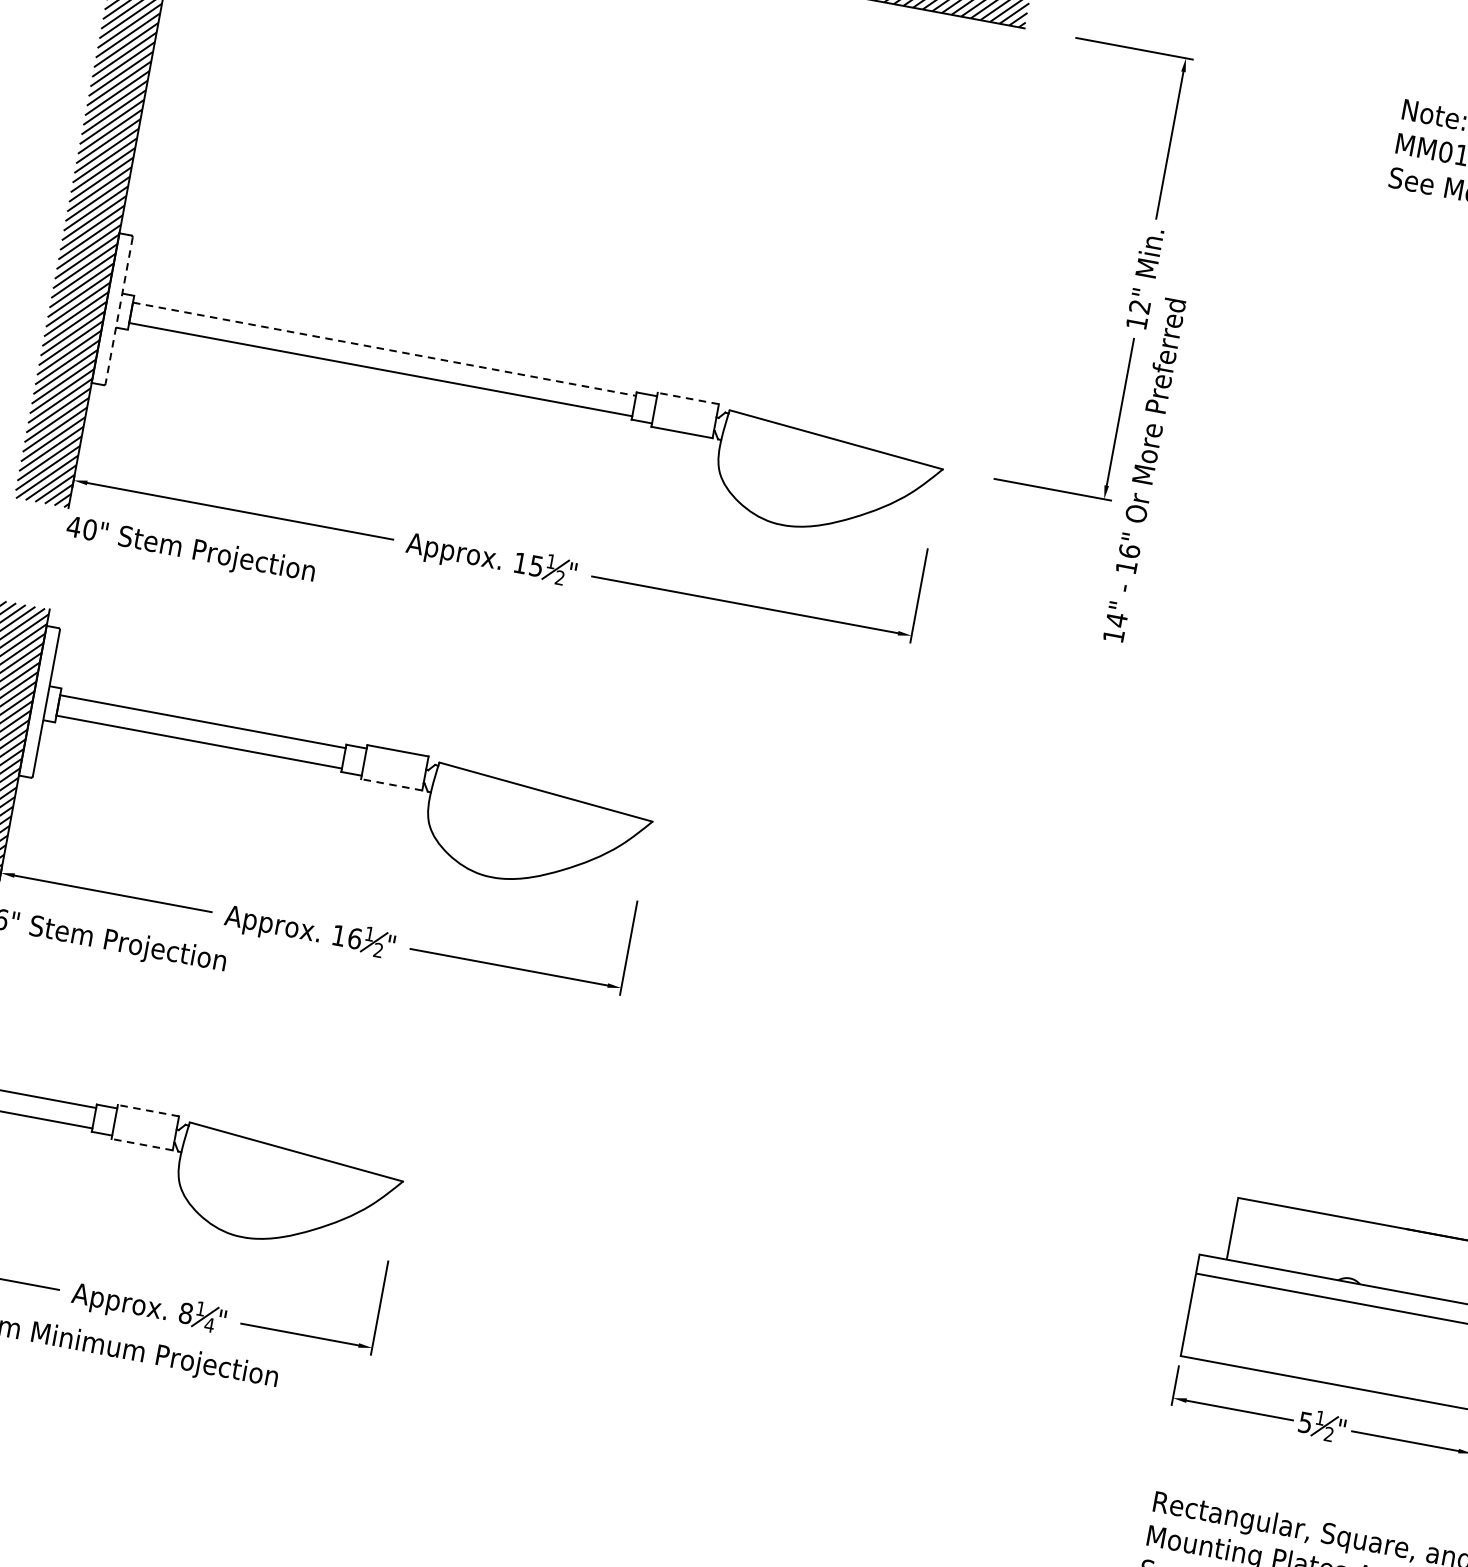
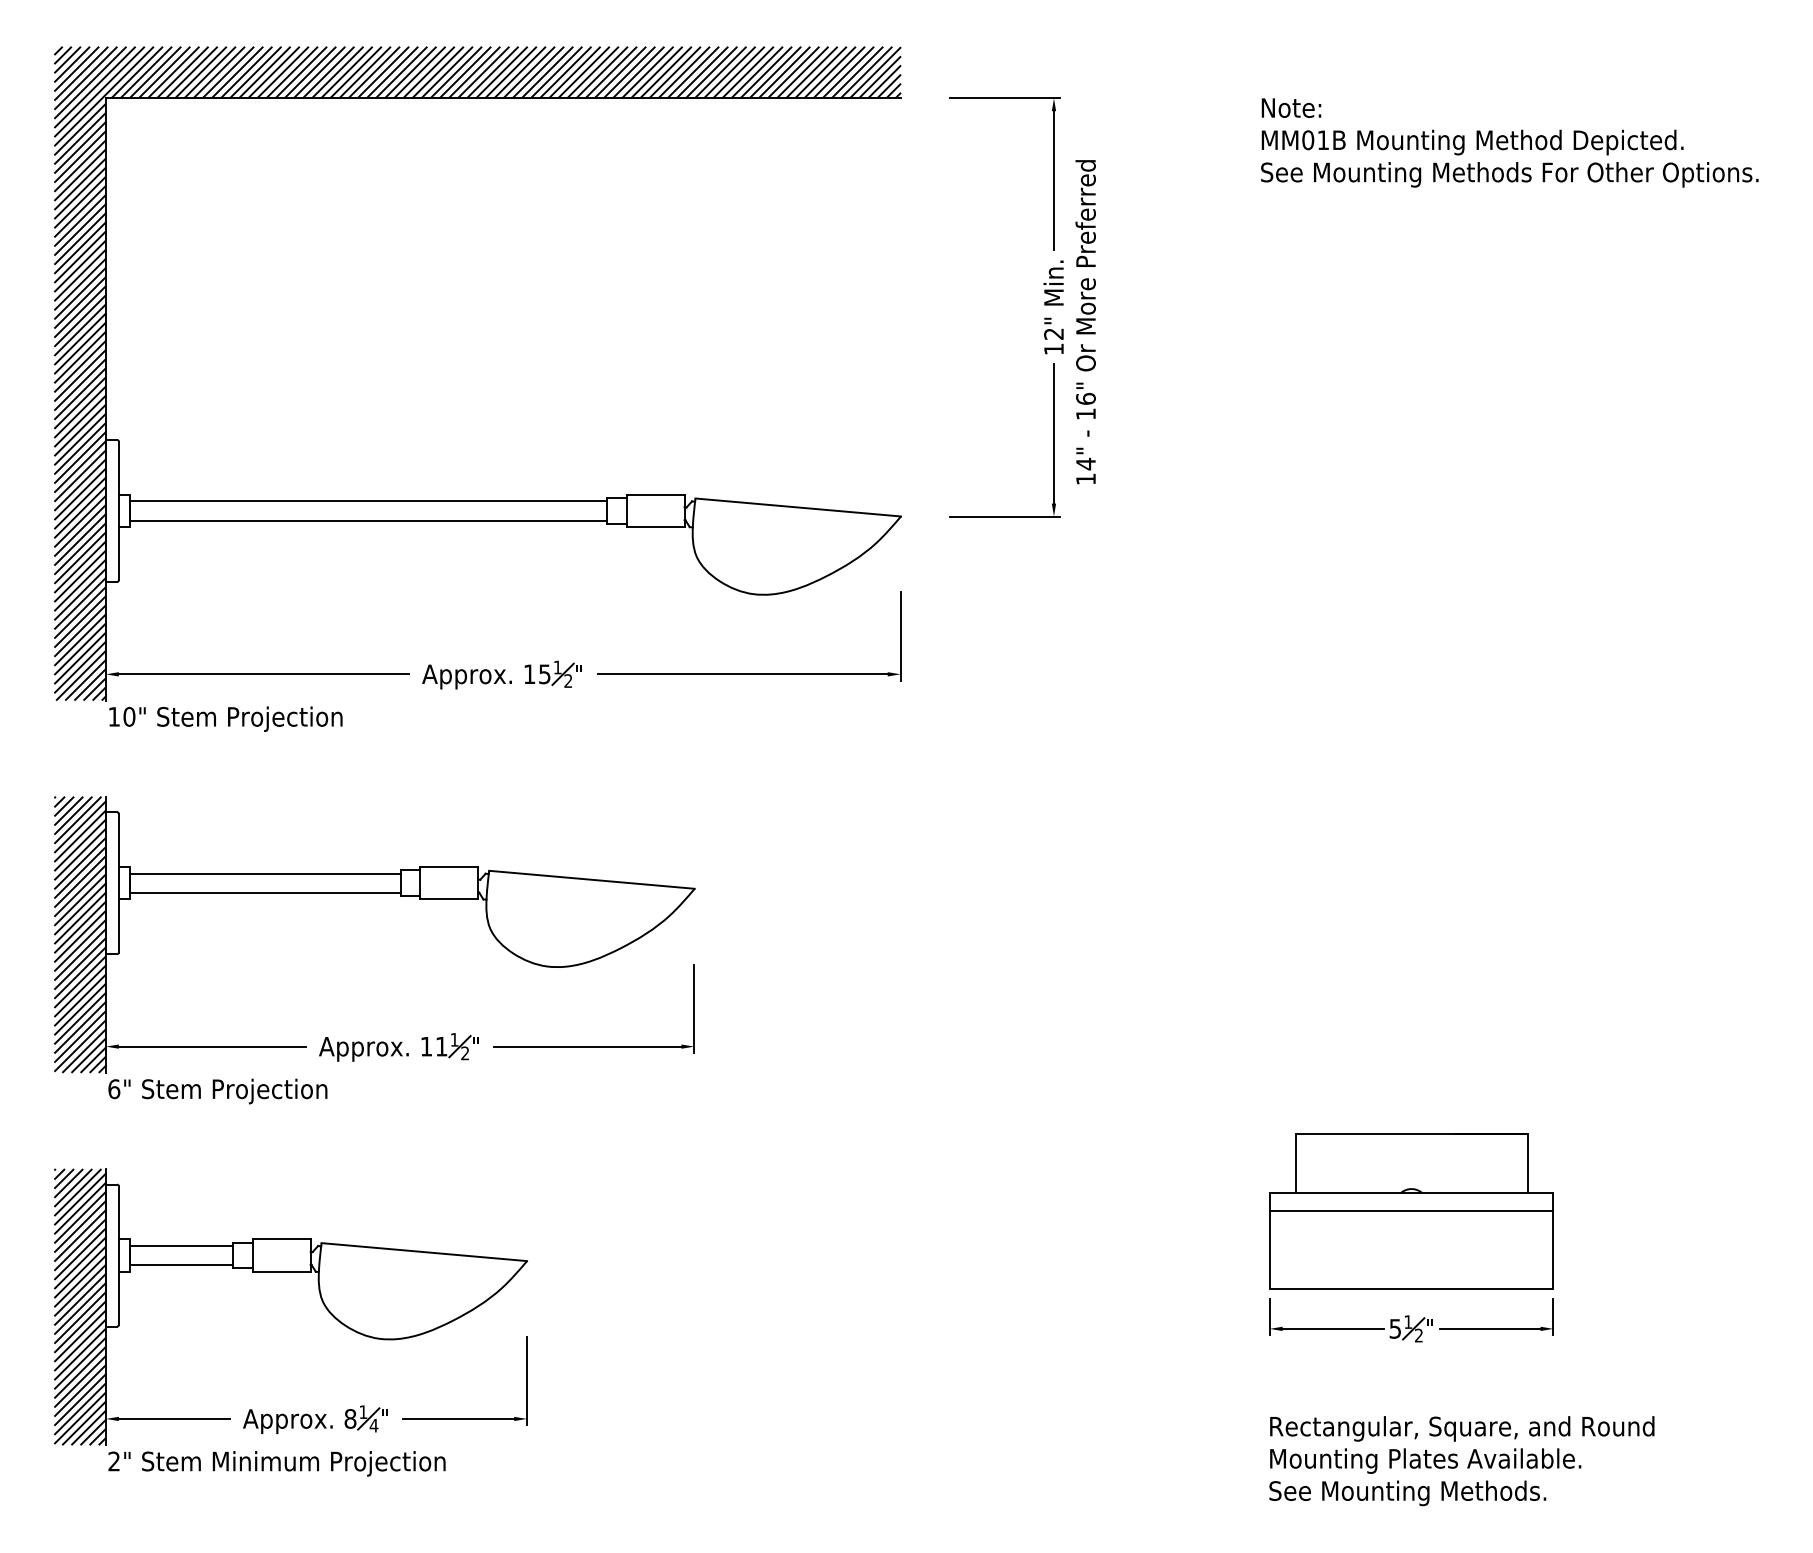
line: (118, 311) -> (118, 511), dashed -> solid
line: (384, 349) -> (368, 501), dashed -> solid
line: (688, 398) -> (655, 494), dashed -> solid
text: (1143, 470) -> (1085, 322), moved
text: (73, 526) -> (113, 716), 40" -> 10"
line: (390, 784) -> (448, 899), dashed -> solid
text: (354, 938) -> (441, 1046), 16 -> 11
line: (148, 1110) -> (281, 1239), dashed -> solid
line: (142, 1144) -> (281, 1271), dashed -> solid

